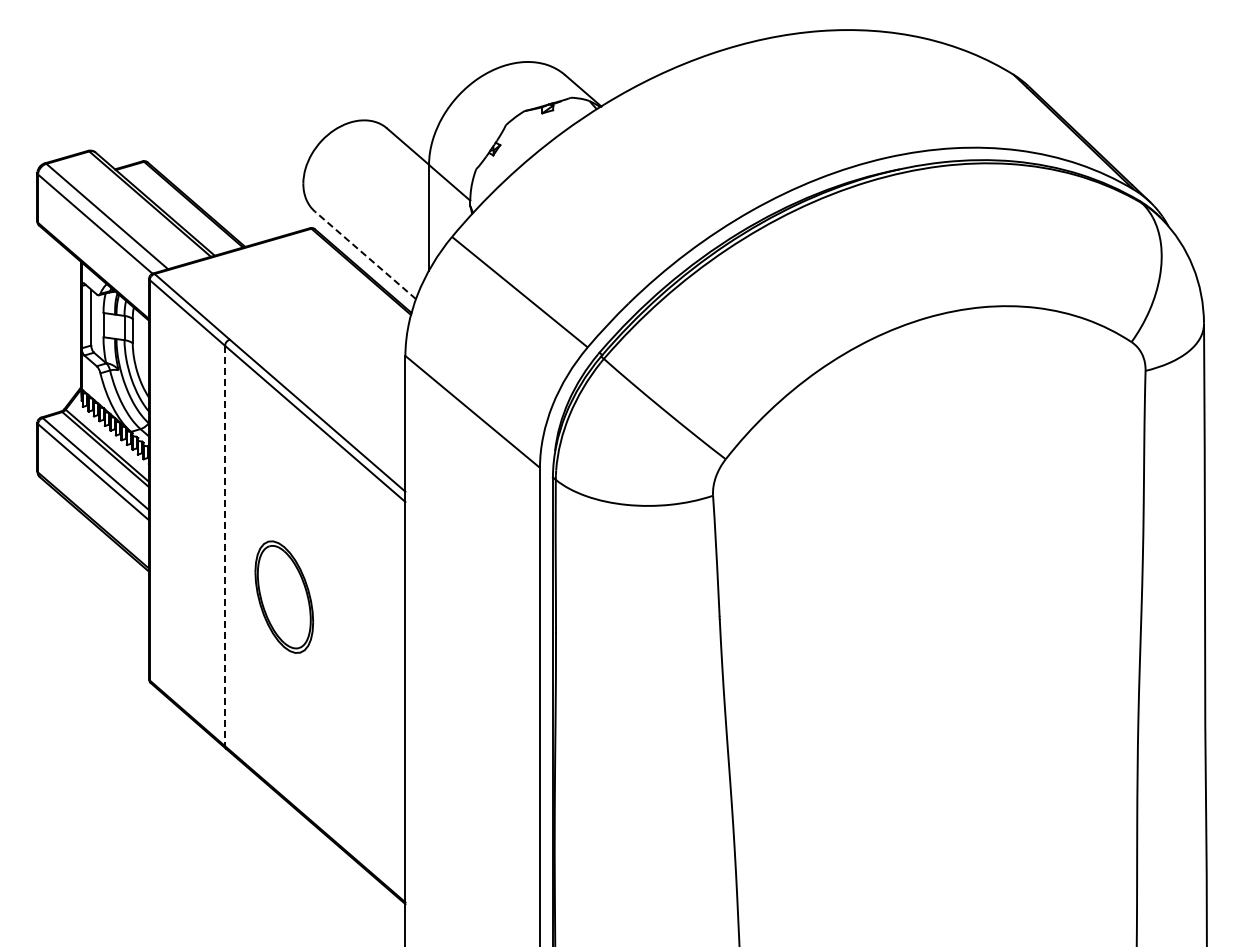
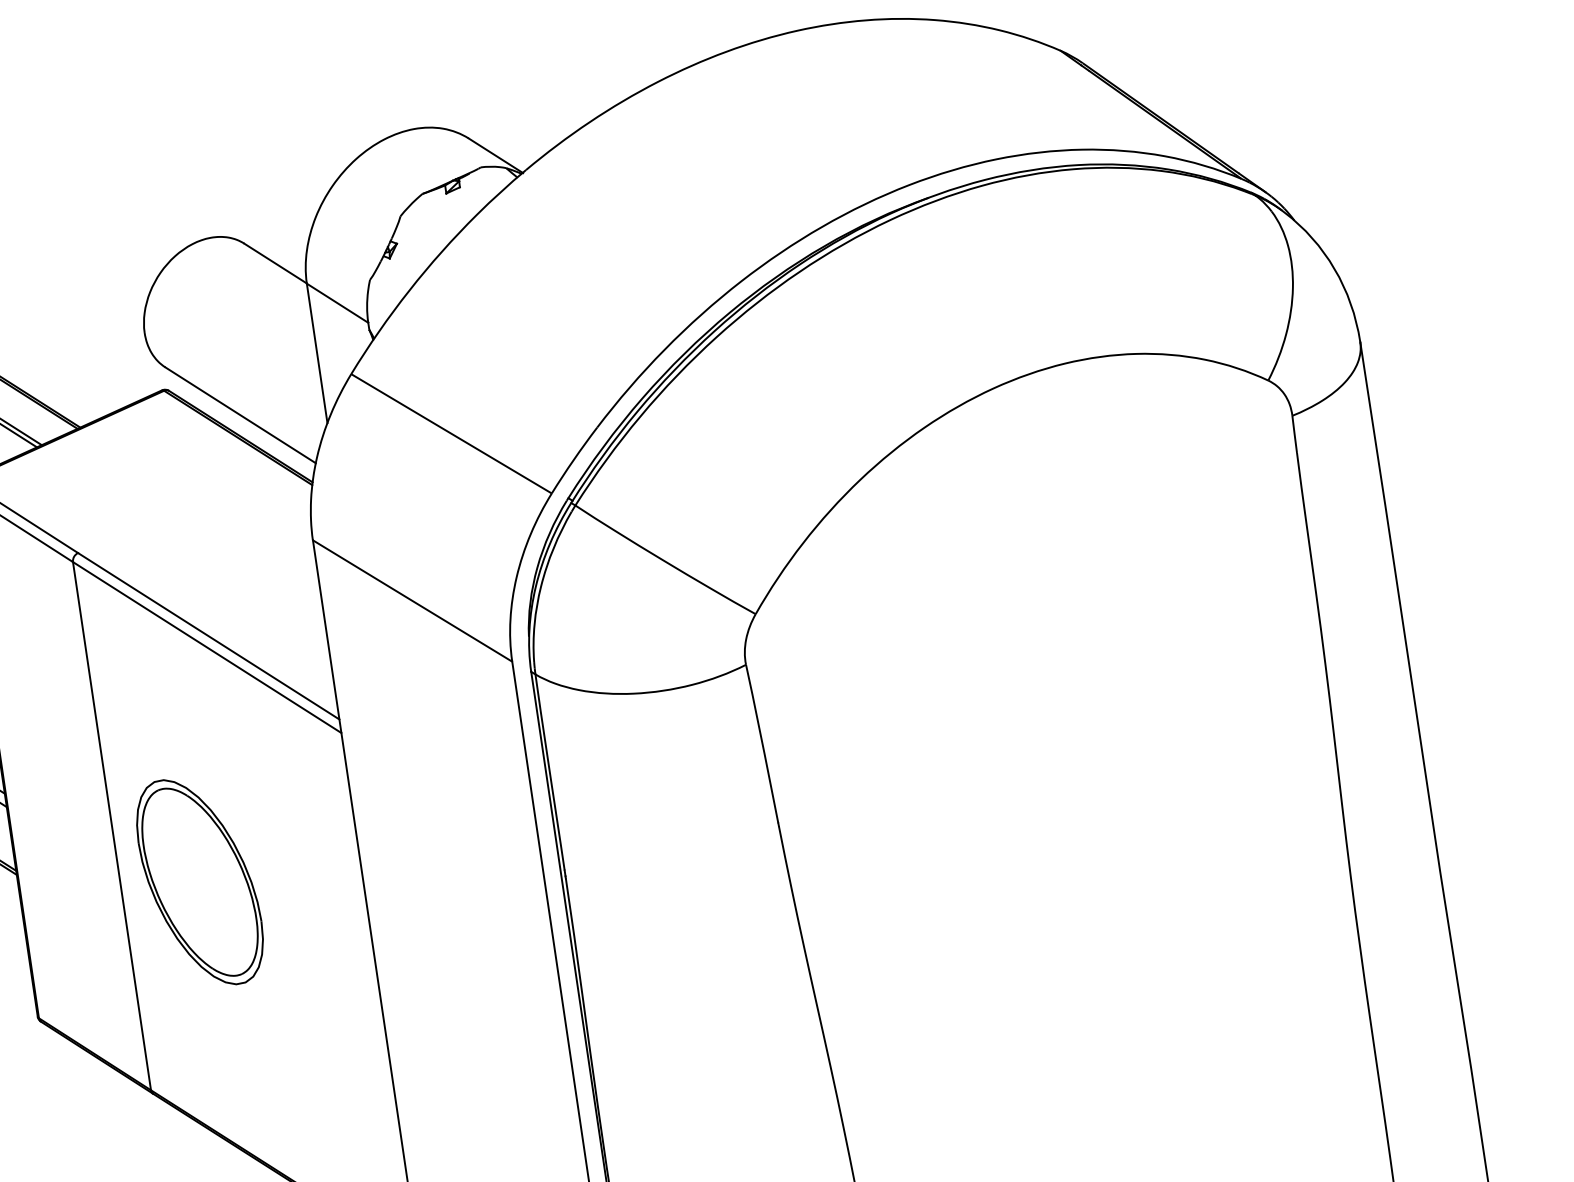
line: (365, 255) -> (240, 415), dashed -> solid
line: (225, 546) -> (112, 826), dashed -> solid
part: (284, 596) -> (200, 881), size x1.43

